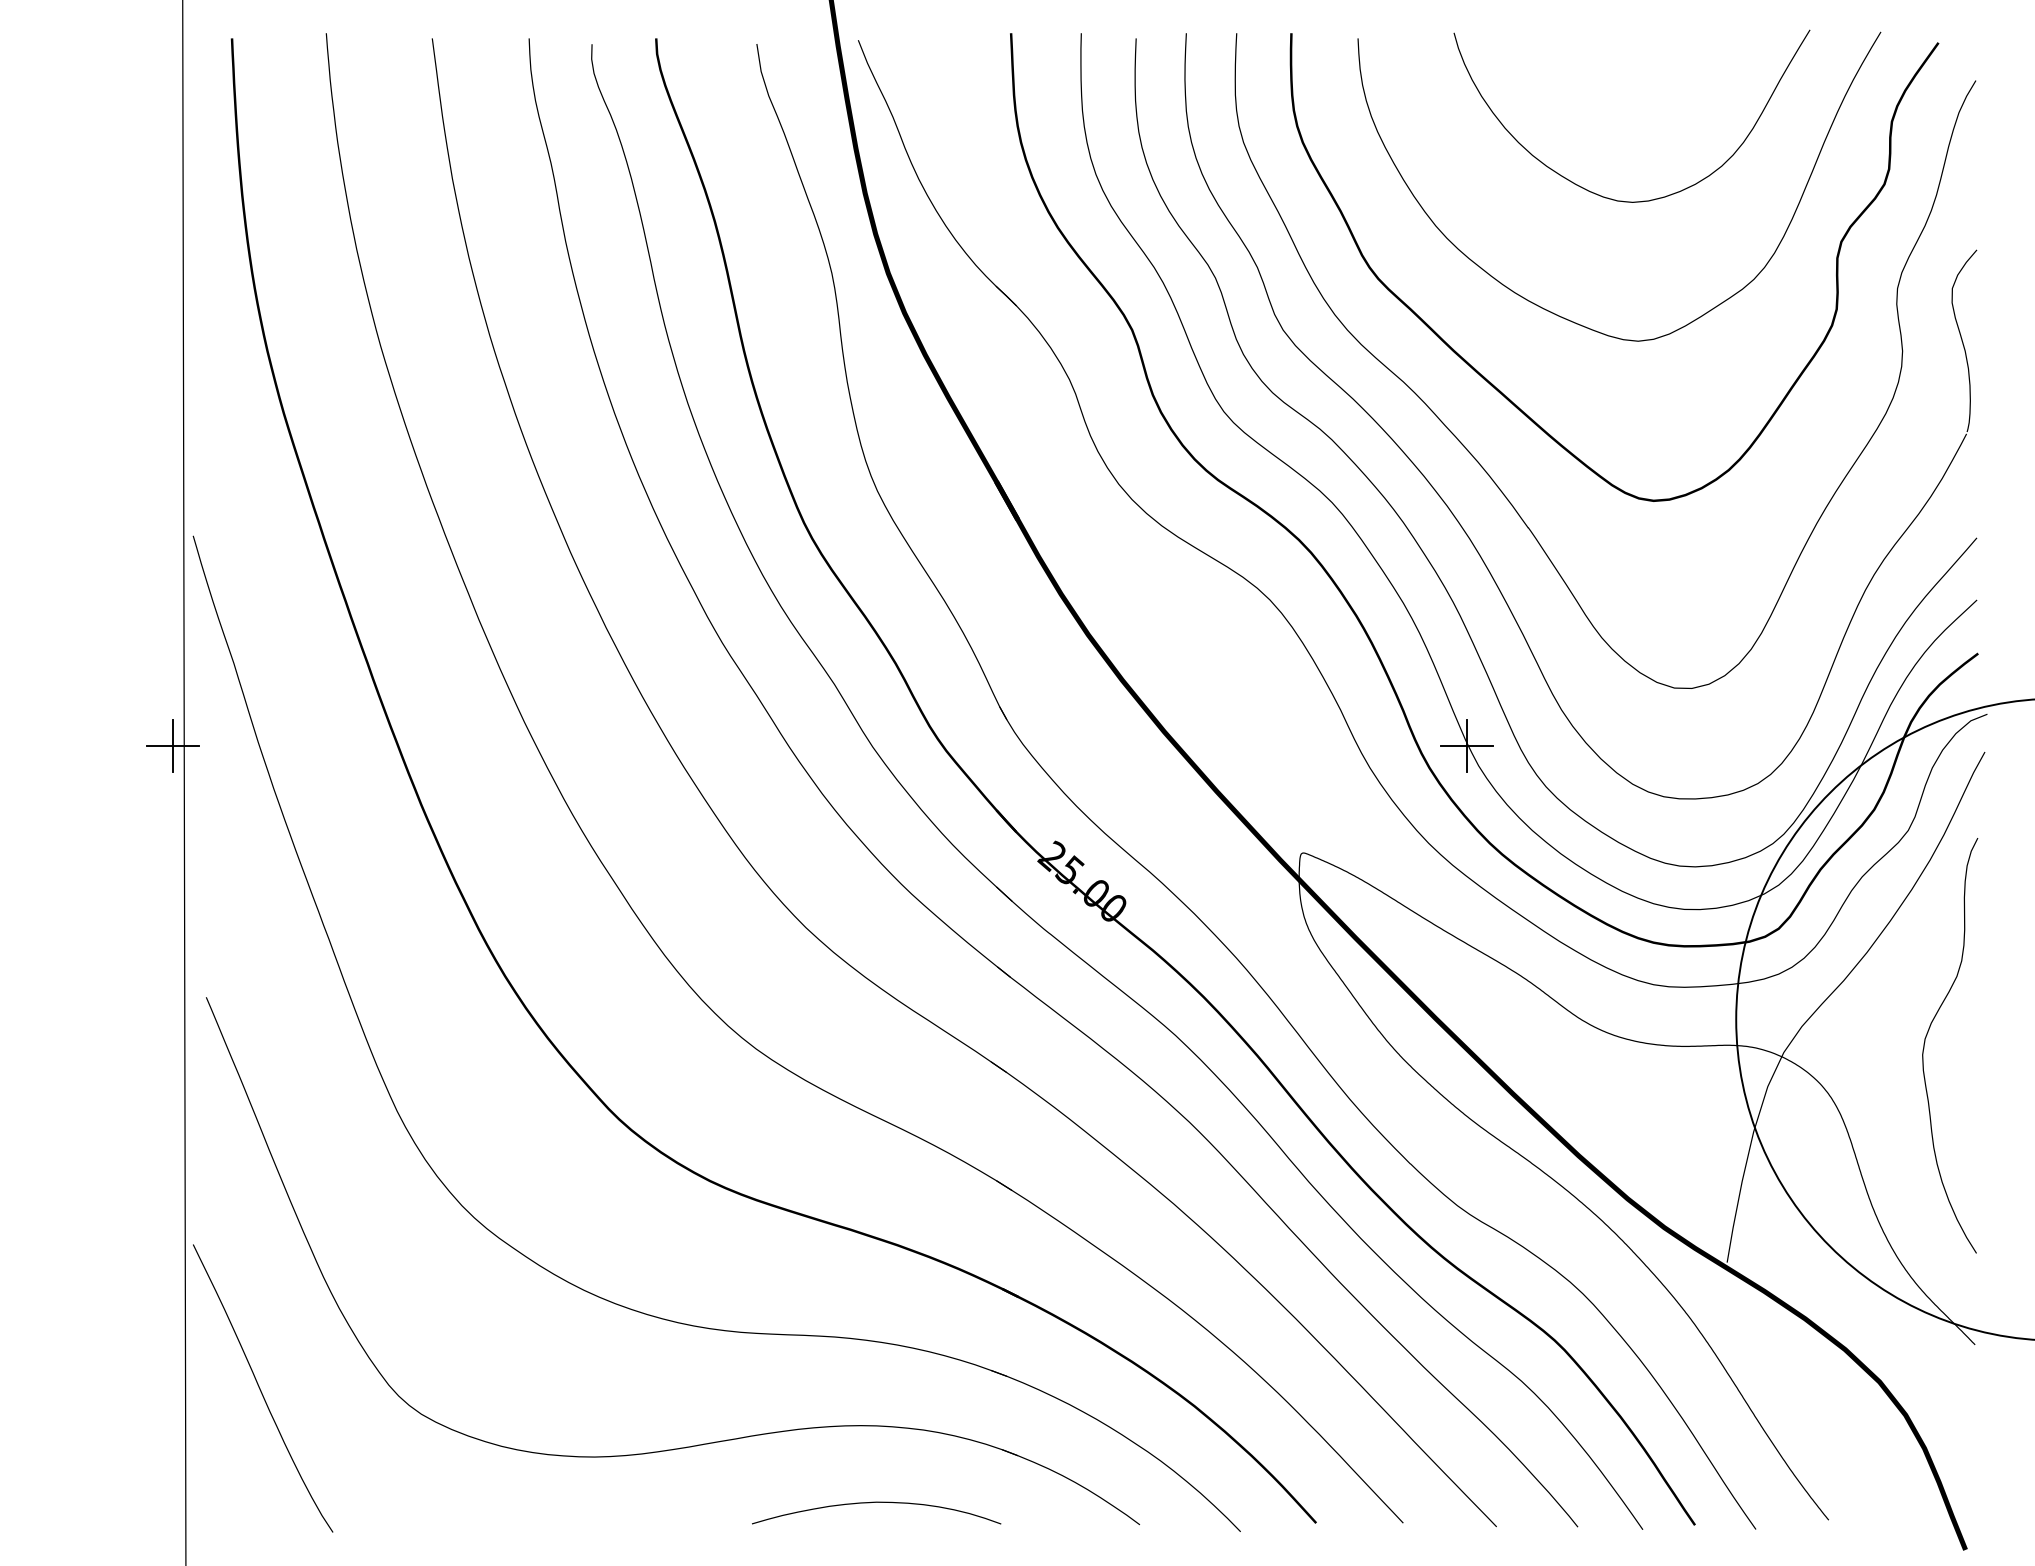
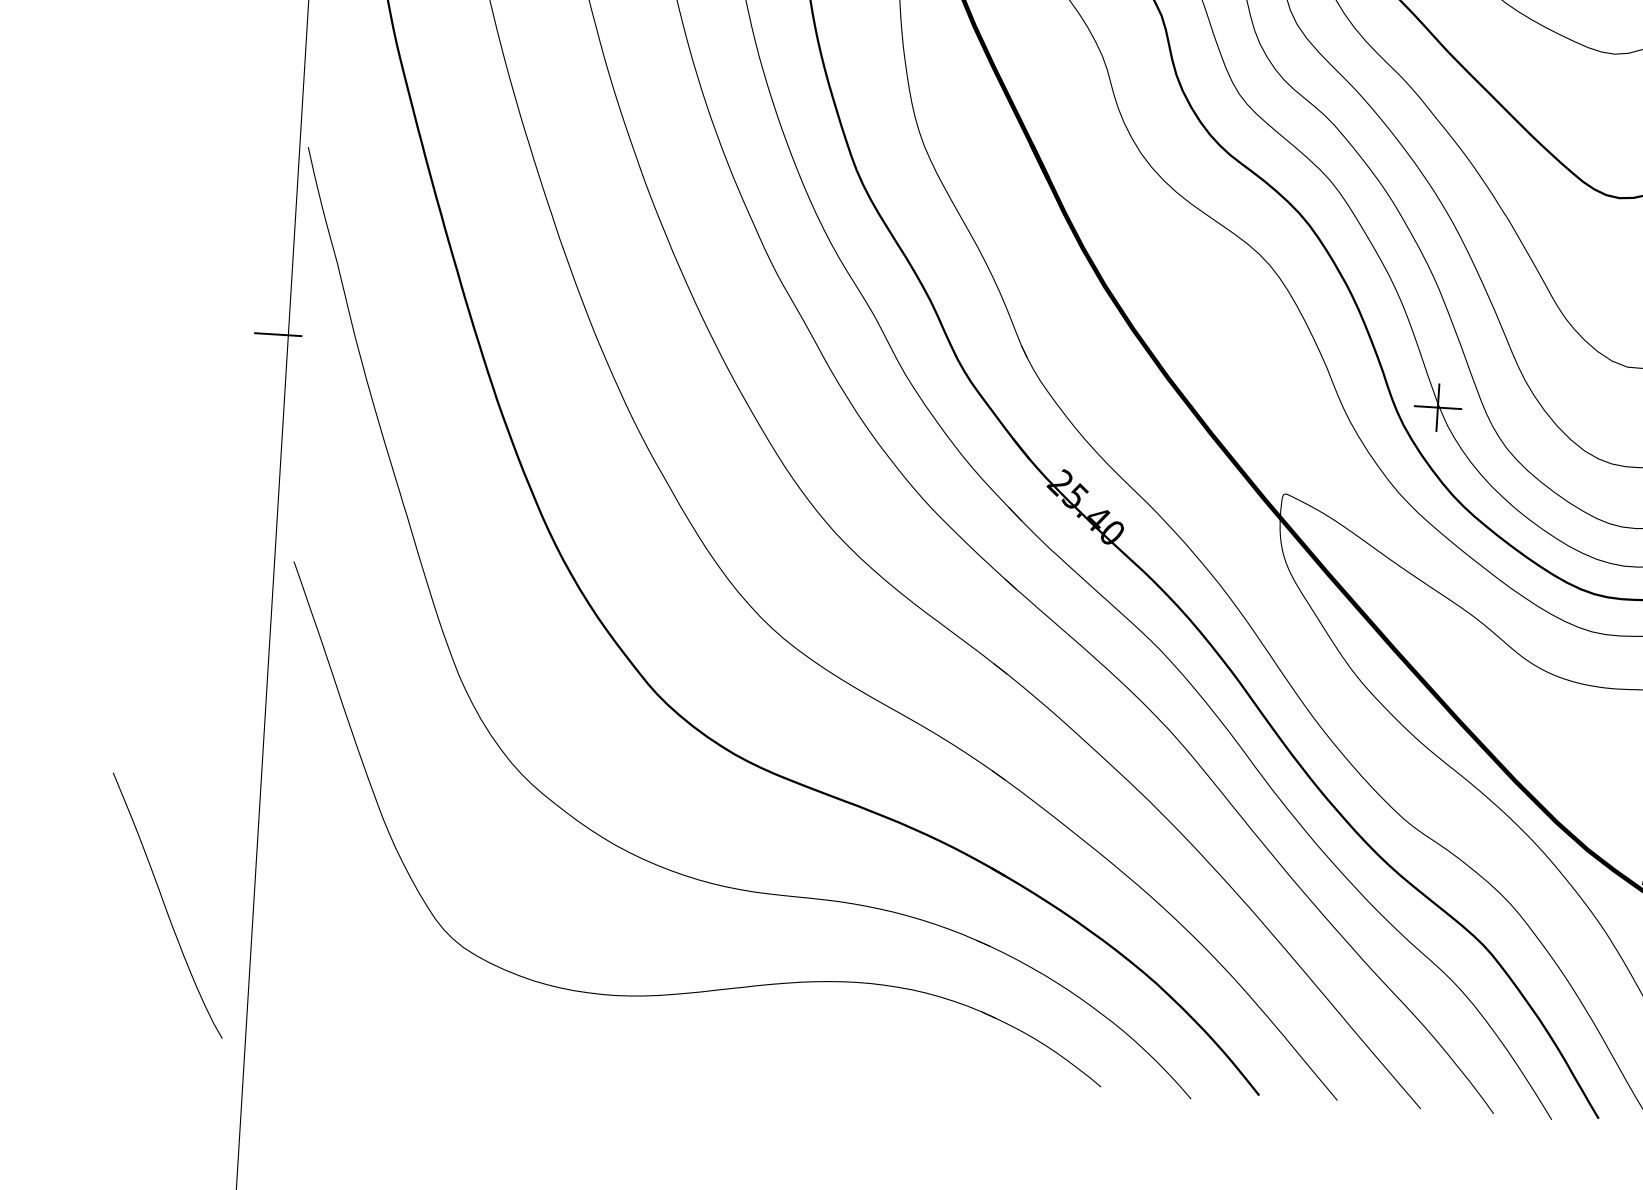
line: (173, 746) -> (278, 334), removed
text: (1096, 893) -> (1097, 518), 25.00 -> 25.40
curve: (261, 1390) -> (166, 907), moved
curve: (876, 1502) -> (866, 1052), removed

